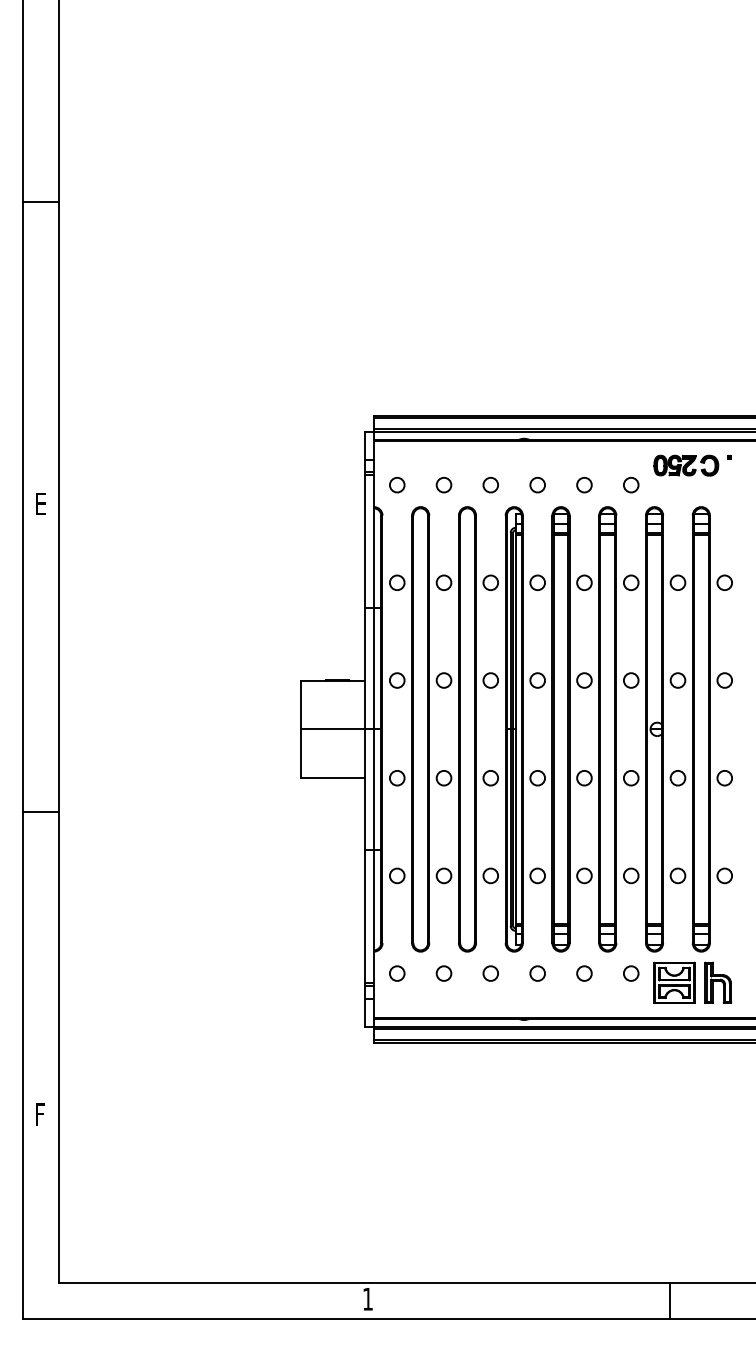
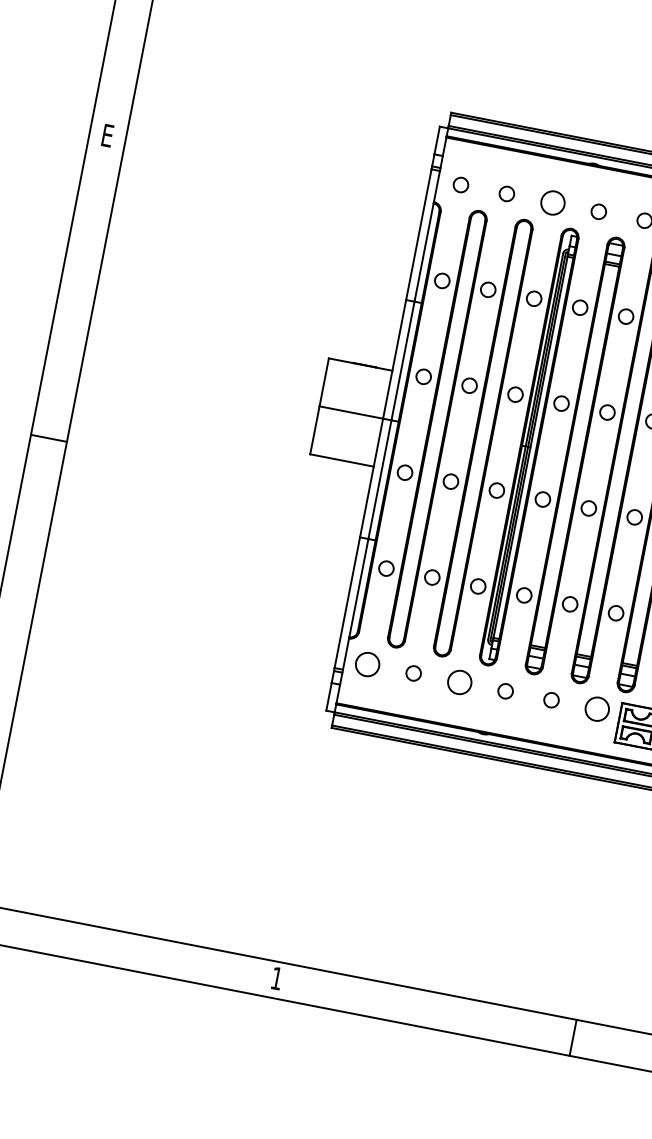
circle: (490, 484) -> (552, 202), size x1.6
circle: (397, 973) -> (368, 664), size x1.6
circle: (490, 973) -> (459, 682), size x1.6
circle: (631, 973) -> (597, 709), size x1.6

